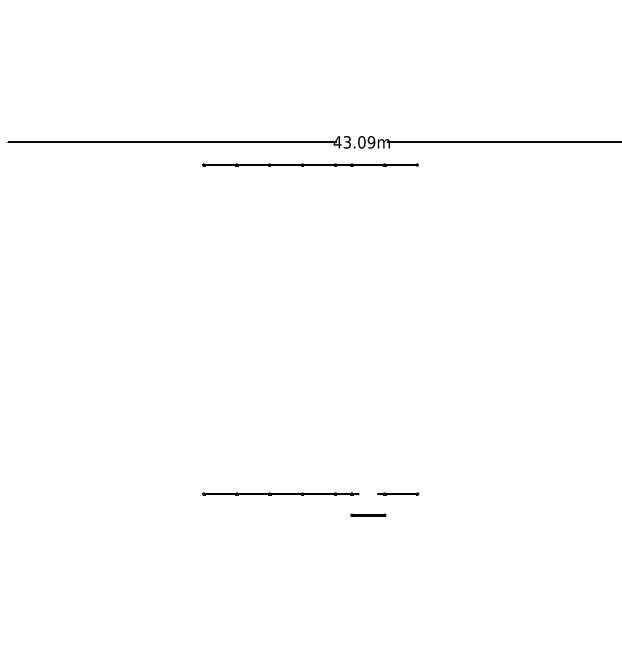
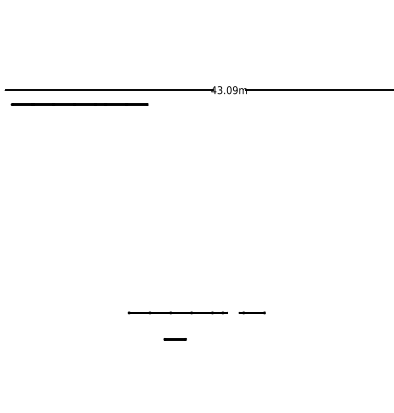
line: (310, 164) -> (79, 104), moved
line: (367, 515) -> (174, 339), moved

